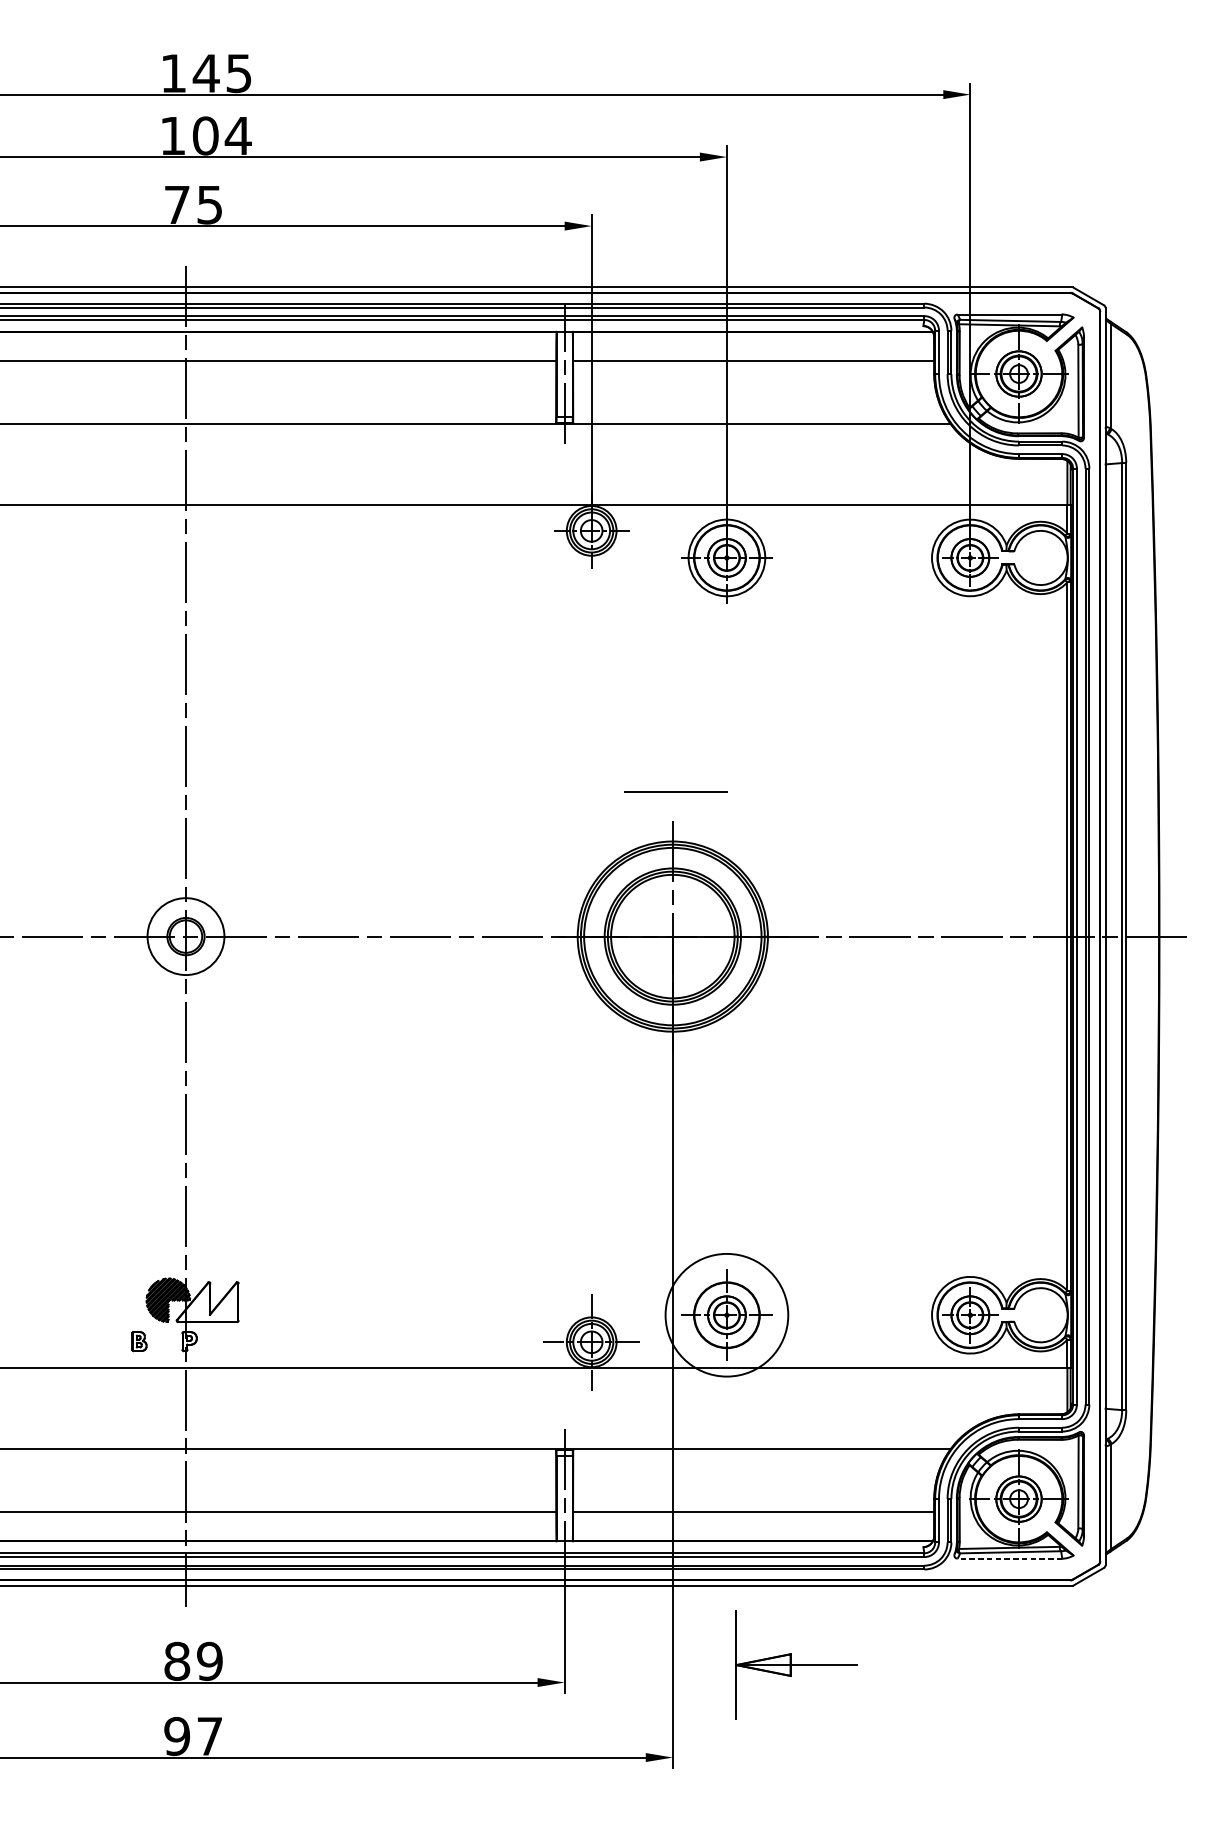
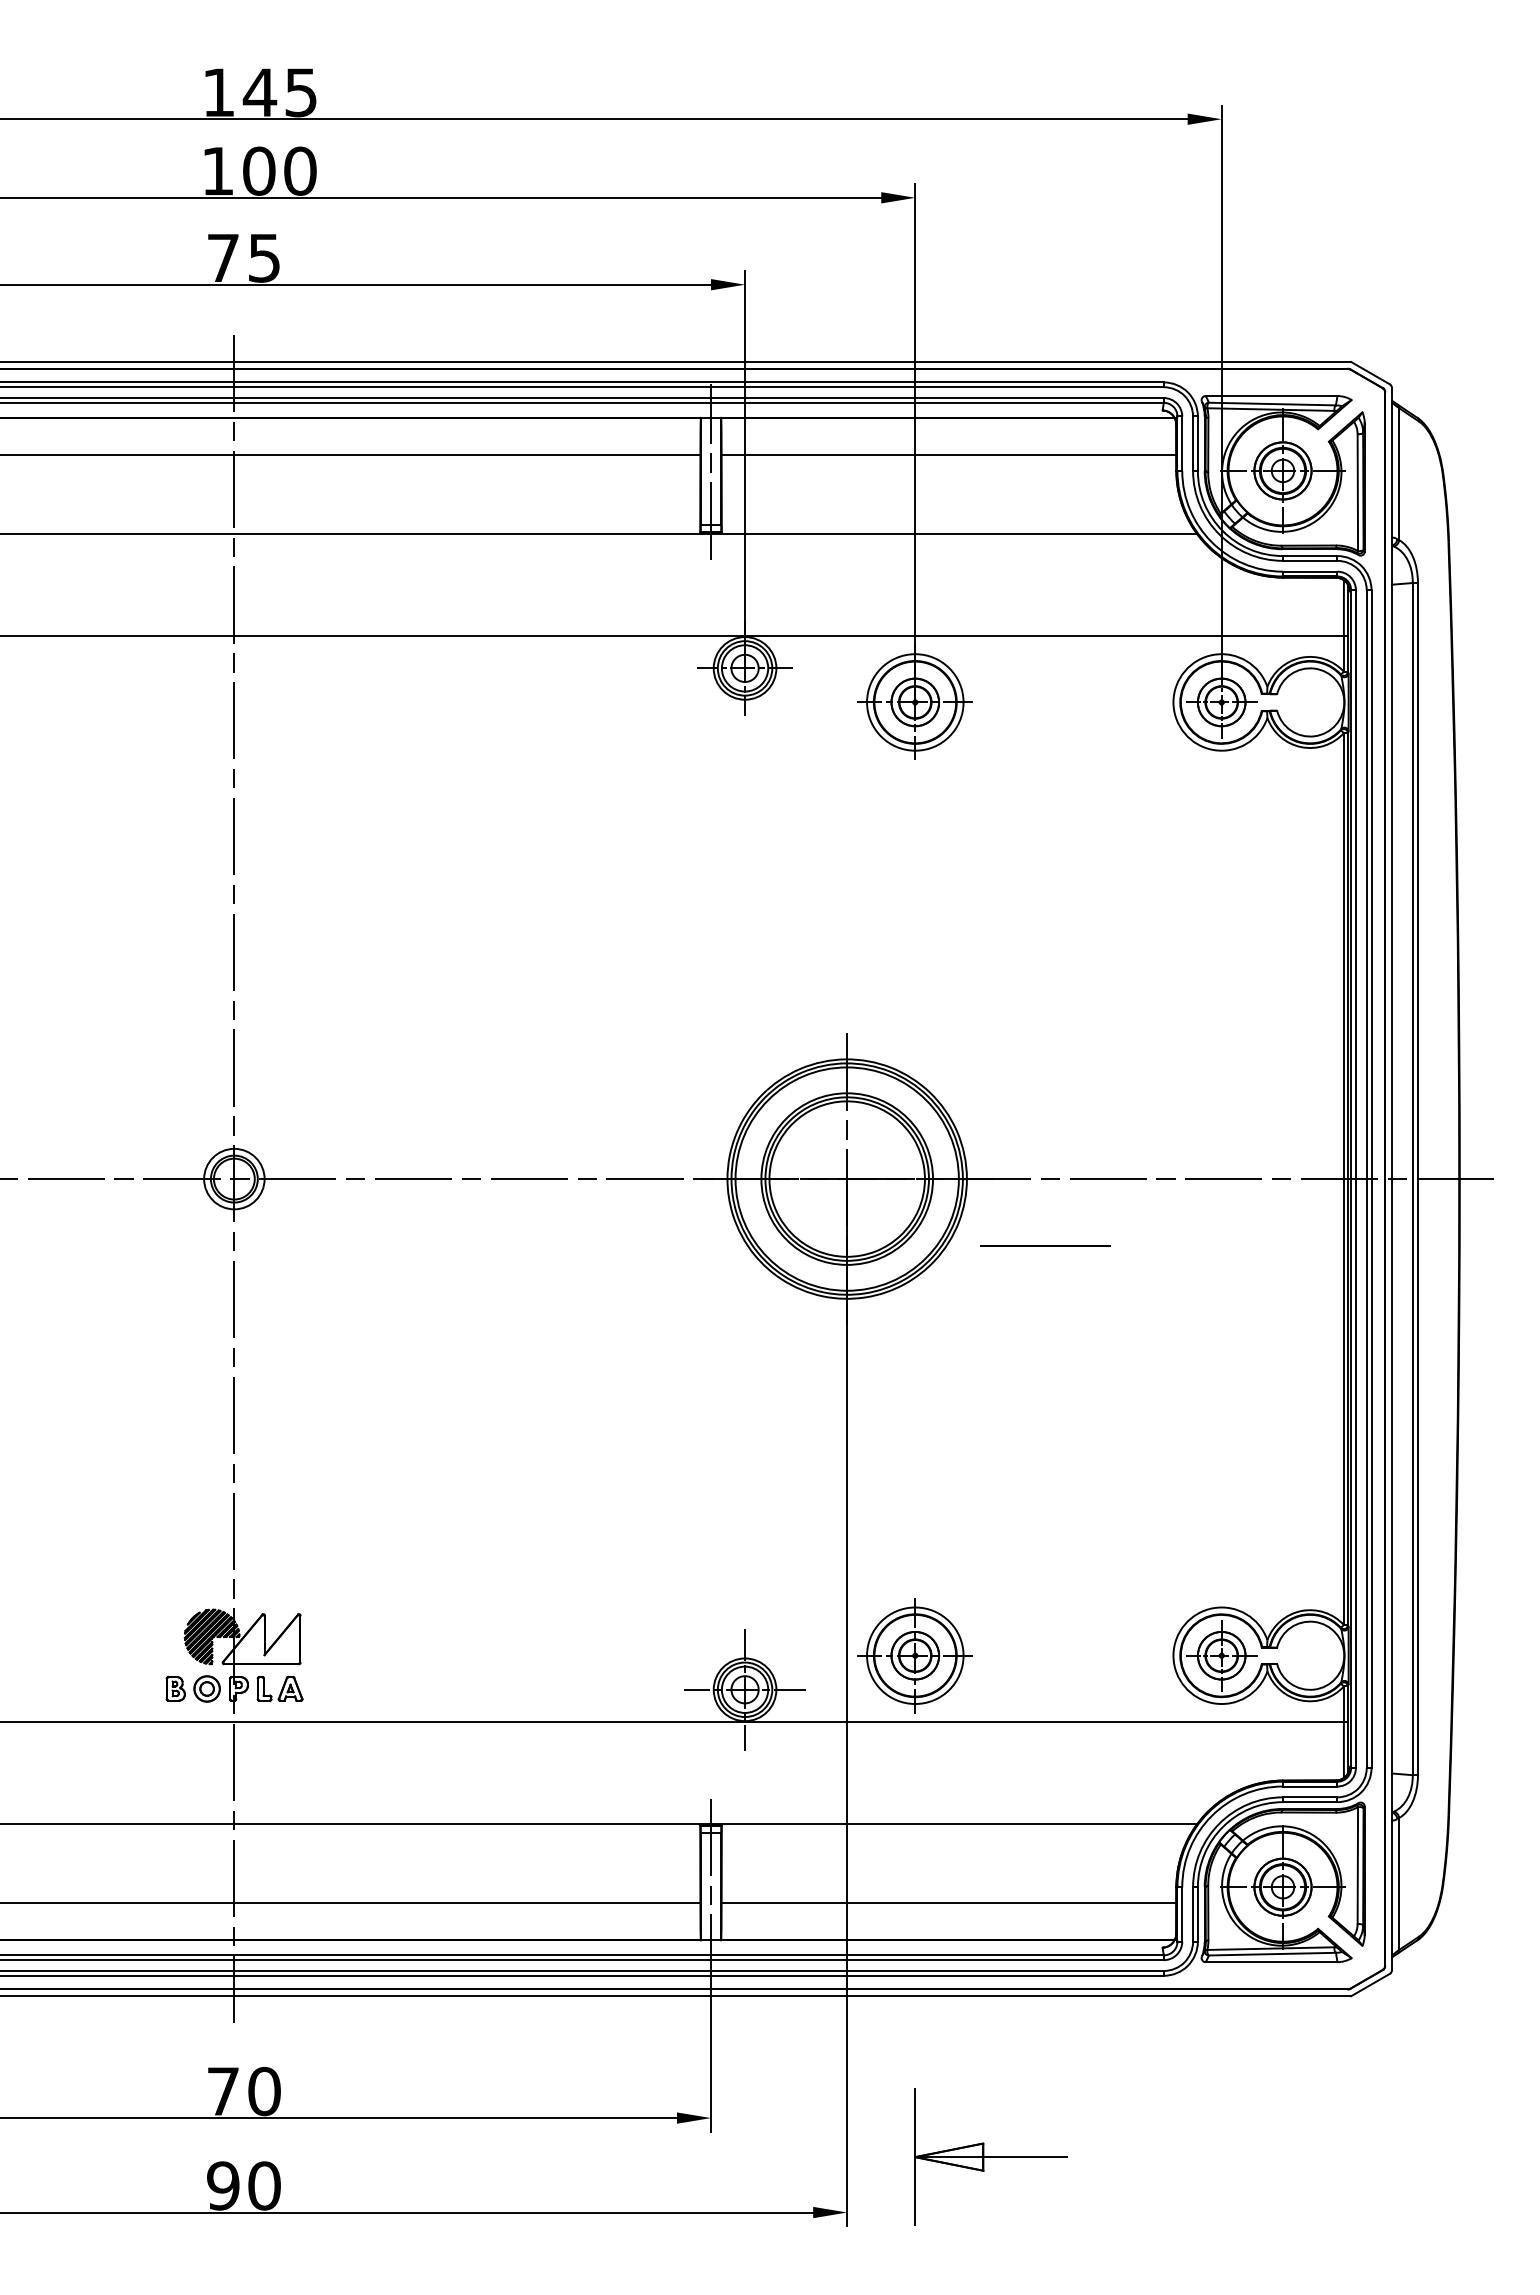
text: (238, 135) -> (300, 170), 104 -> 100
line: (675, 791) -> (1045, 1245), moved
circle: (186, 936) -> (234, 1178), size x0.62
circle: (727, 1315) -> (915, 1655), size x0.62
part: (163, 1341) -> (206, 1688), added
part: (221, 1341) -> (279, 1688), added
line: (1009, 1558) -> (1271, 1962), dashed -> solid
text: (193, 1661) -> (243, 2091), 89 -> 70
part: (796, 1664) -> (990, 2156), moved
text: (209, 1736) -> (264, 2185), 97 -> 90

